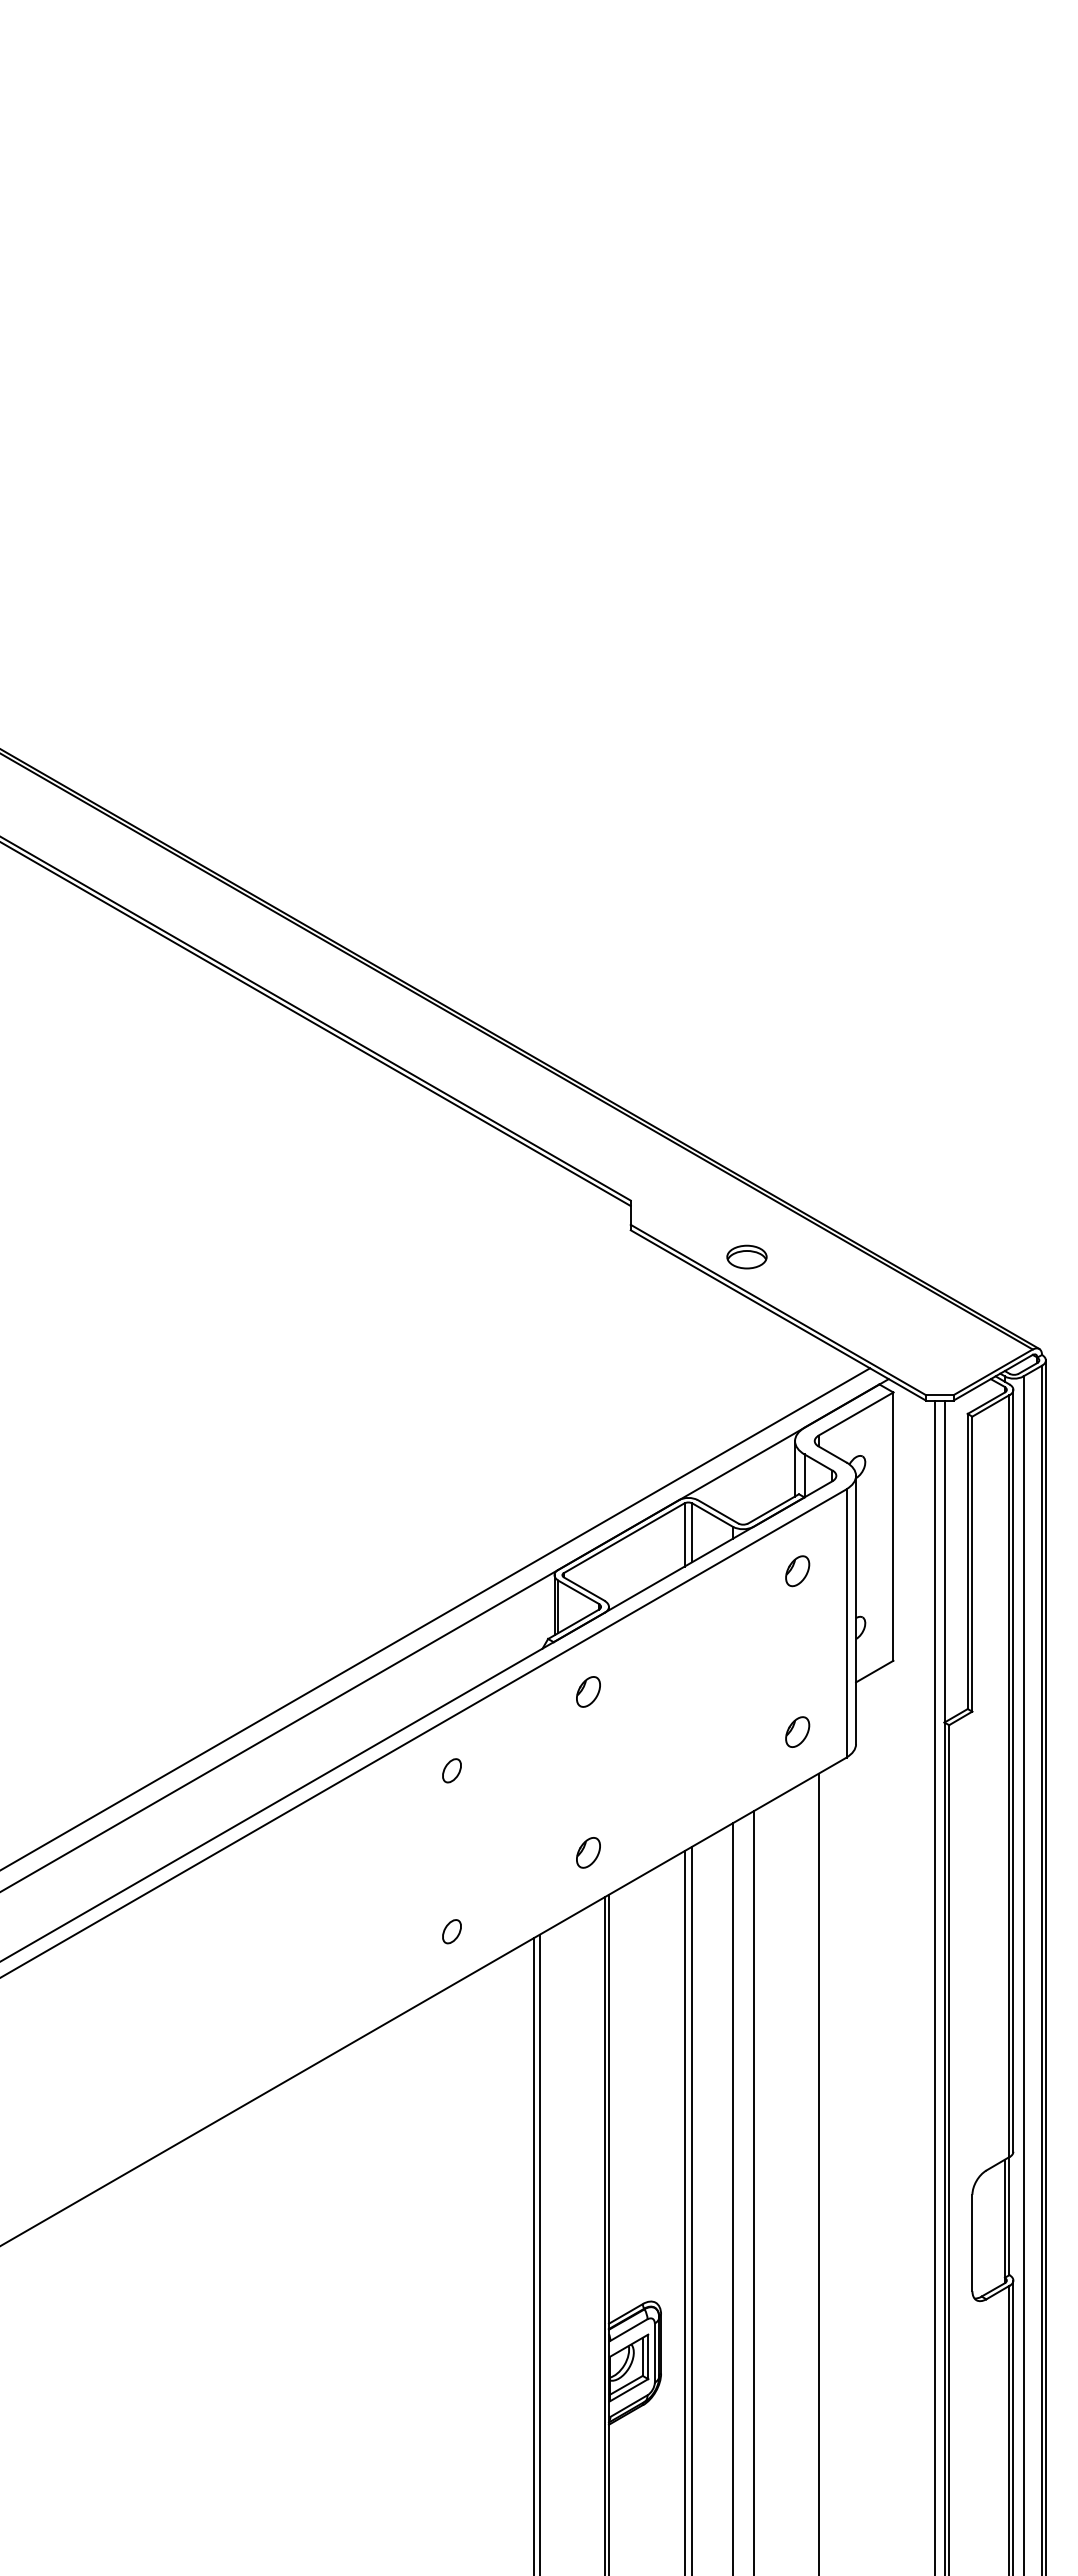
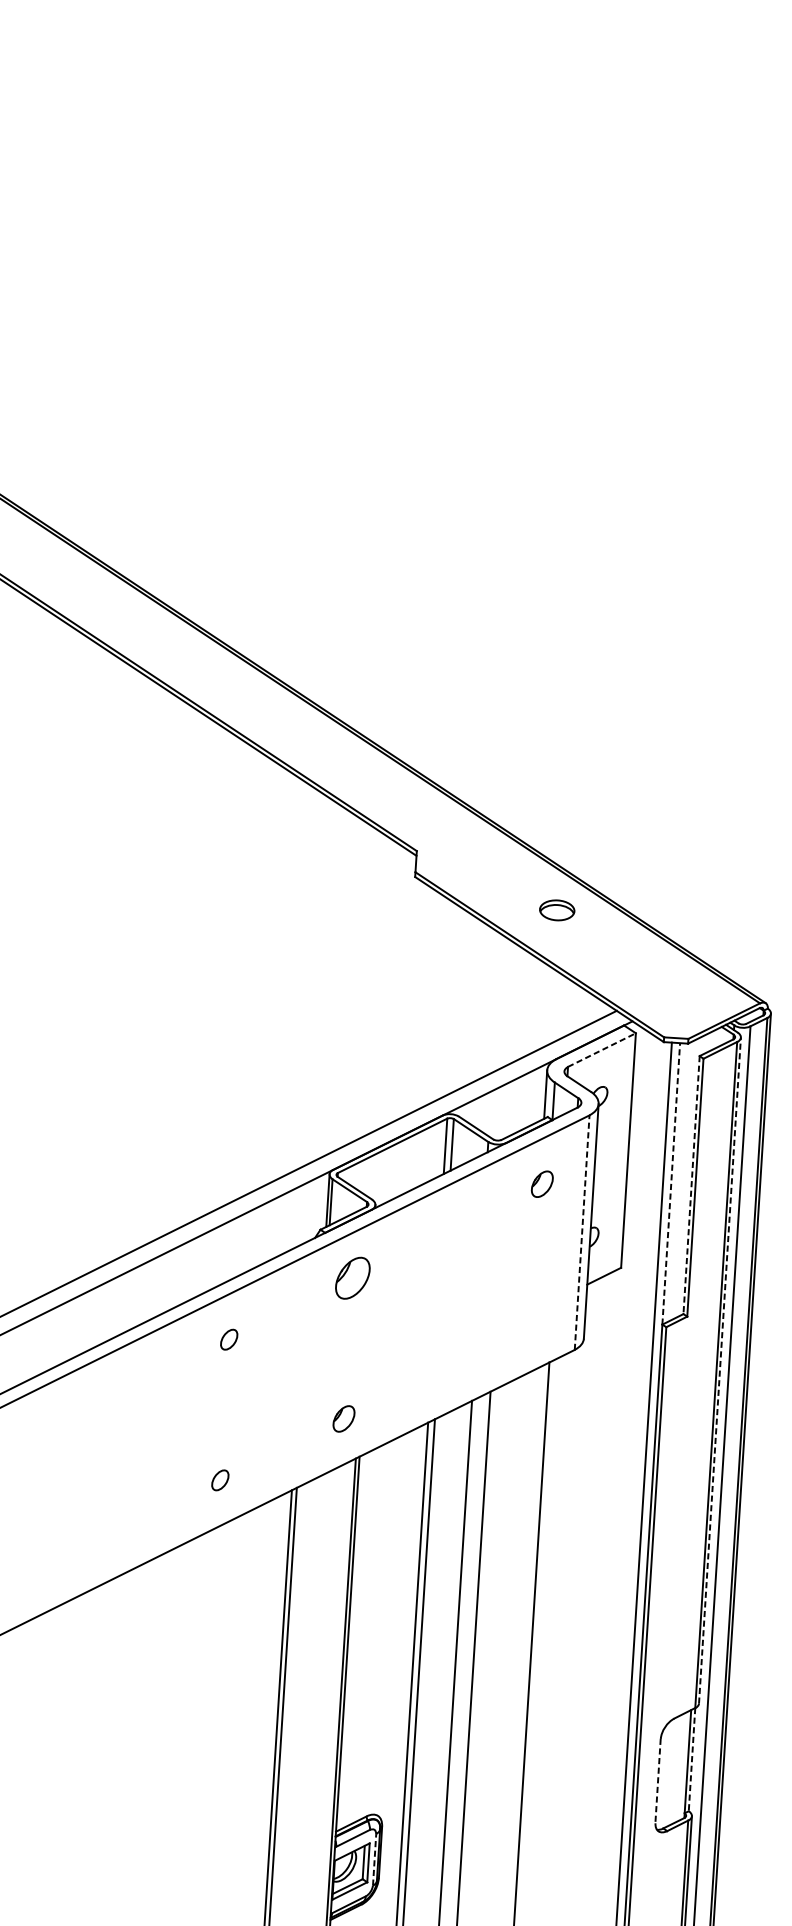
part: (746, 1256) -> (556, 909), moved
line: (856, 1413) -> (602, 1049), solid -> dashed
line: (944, 1561) -> (671, 1183), solid -> dashed
line: (967, 1561) -> (691, 1185), solid -> dashed
line: (846, 1623) -> (582, 1232), solid -> dashed
part: (588, 1691) -> (352, 1277), size x1.6
part: (797, 1731) -> (533, 1324), removed
line: (1013, 1770) -> (720, 1370), solid -> dashed
line: (1009, 2216) -> (692, 1759), solid -> dashed
line: (972, 2243) -> (658, 1781), solid -> dashed
line: (654, 2352) -> (374, 1859), solid -> dashed

